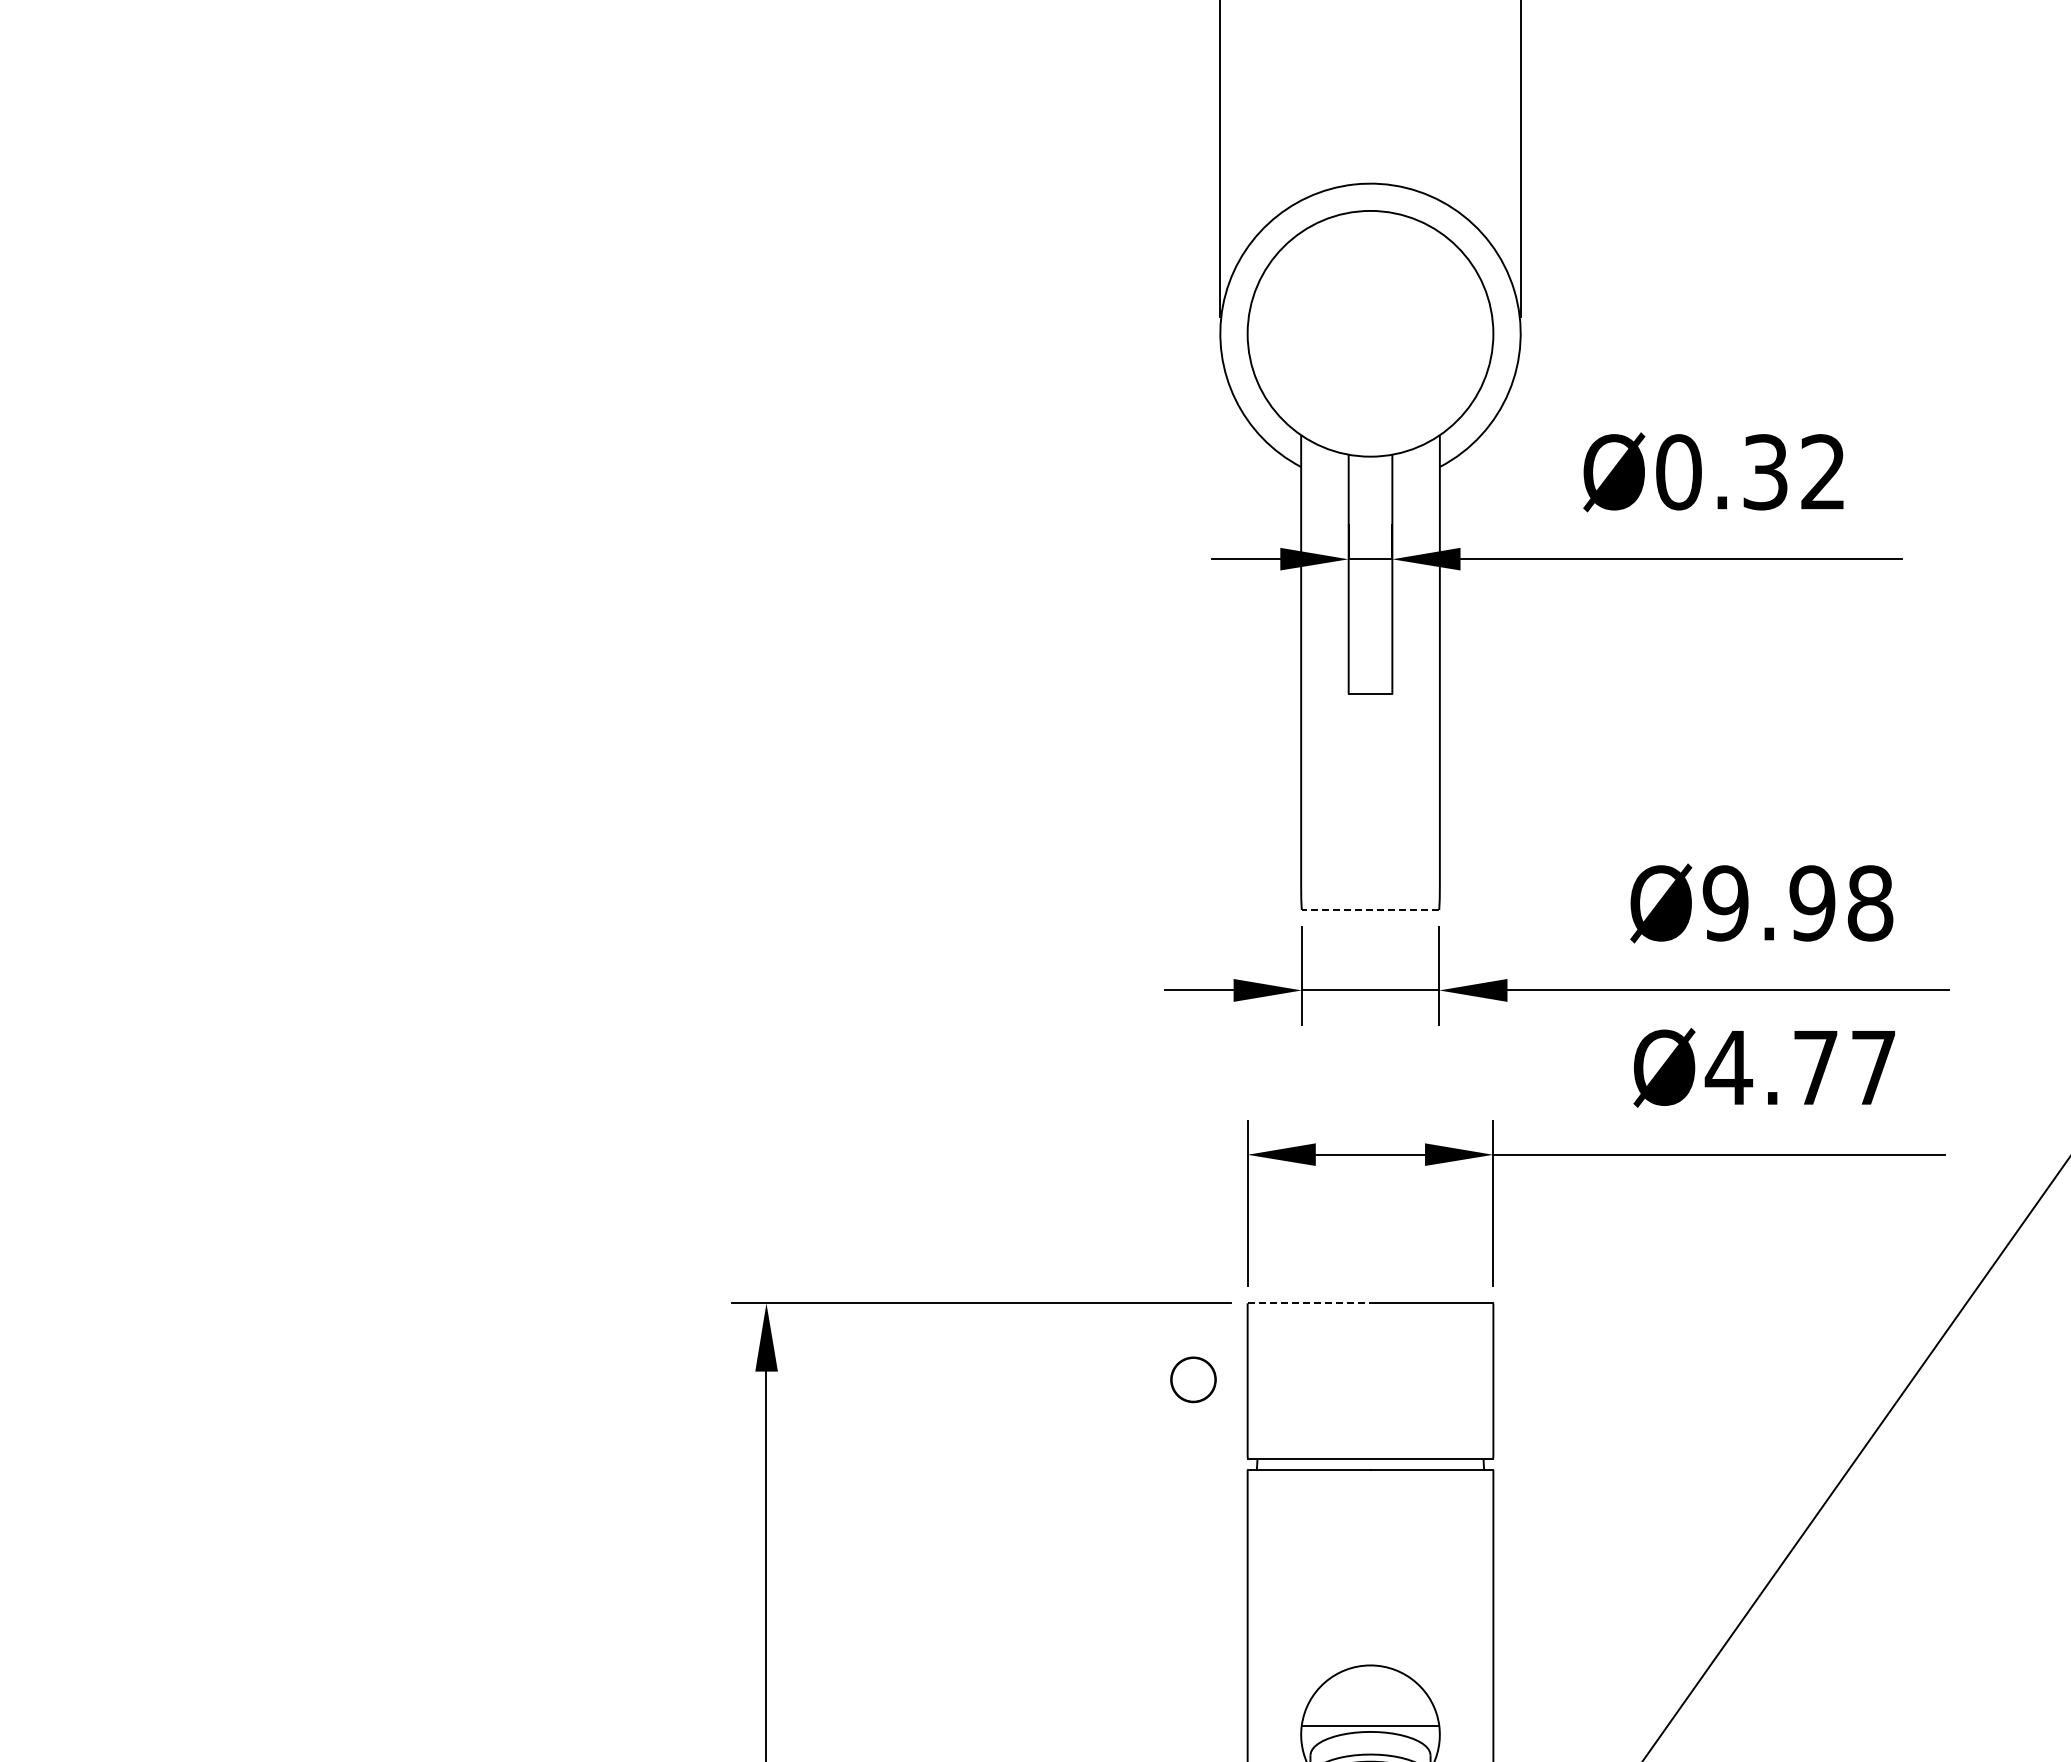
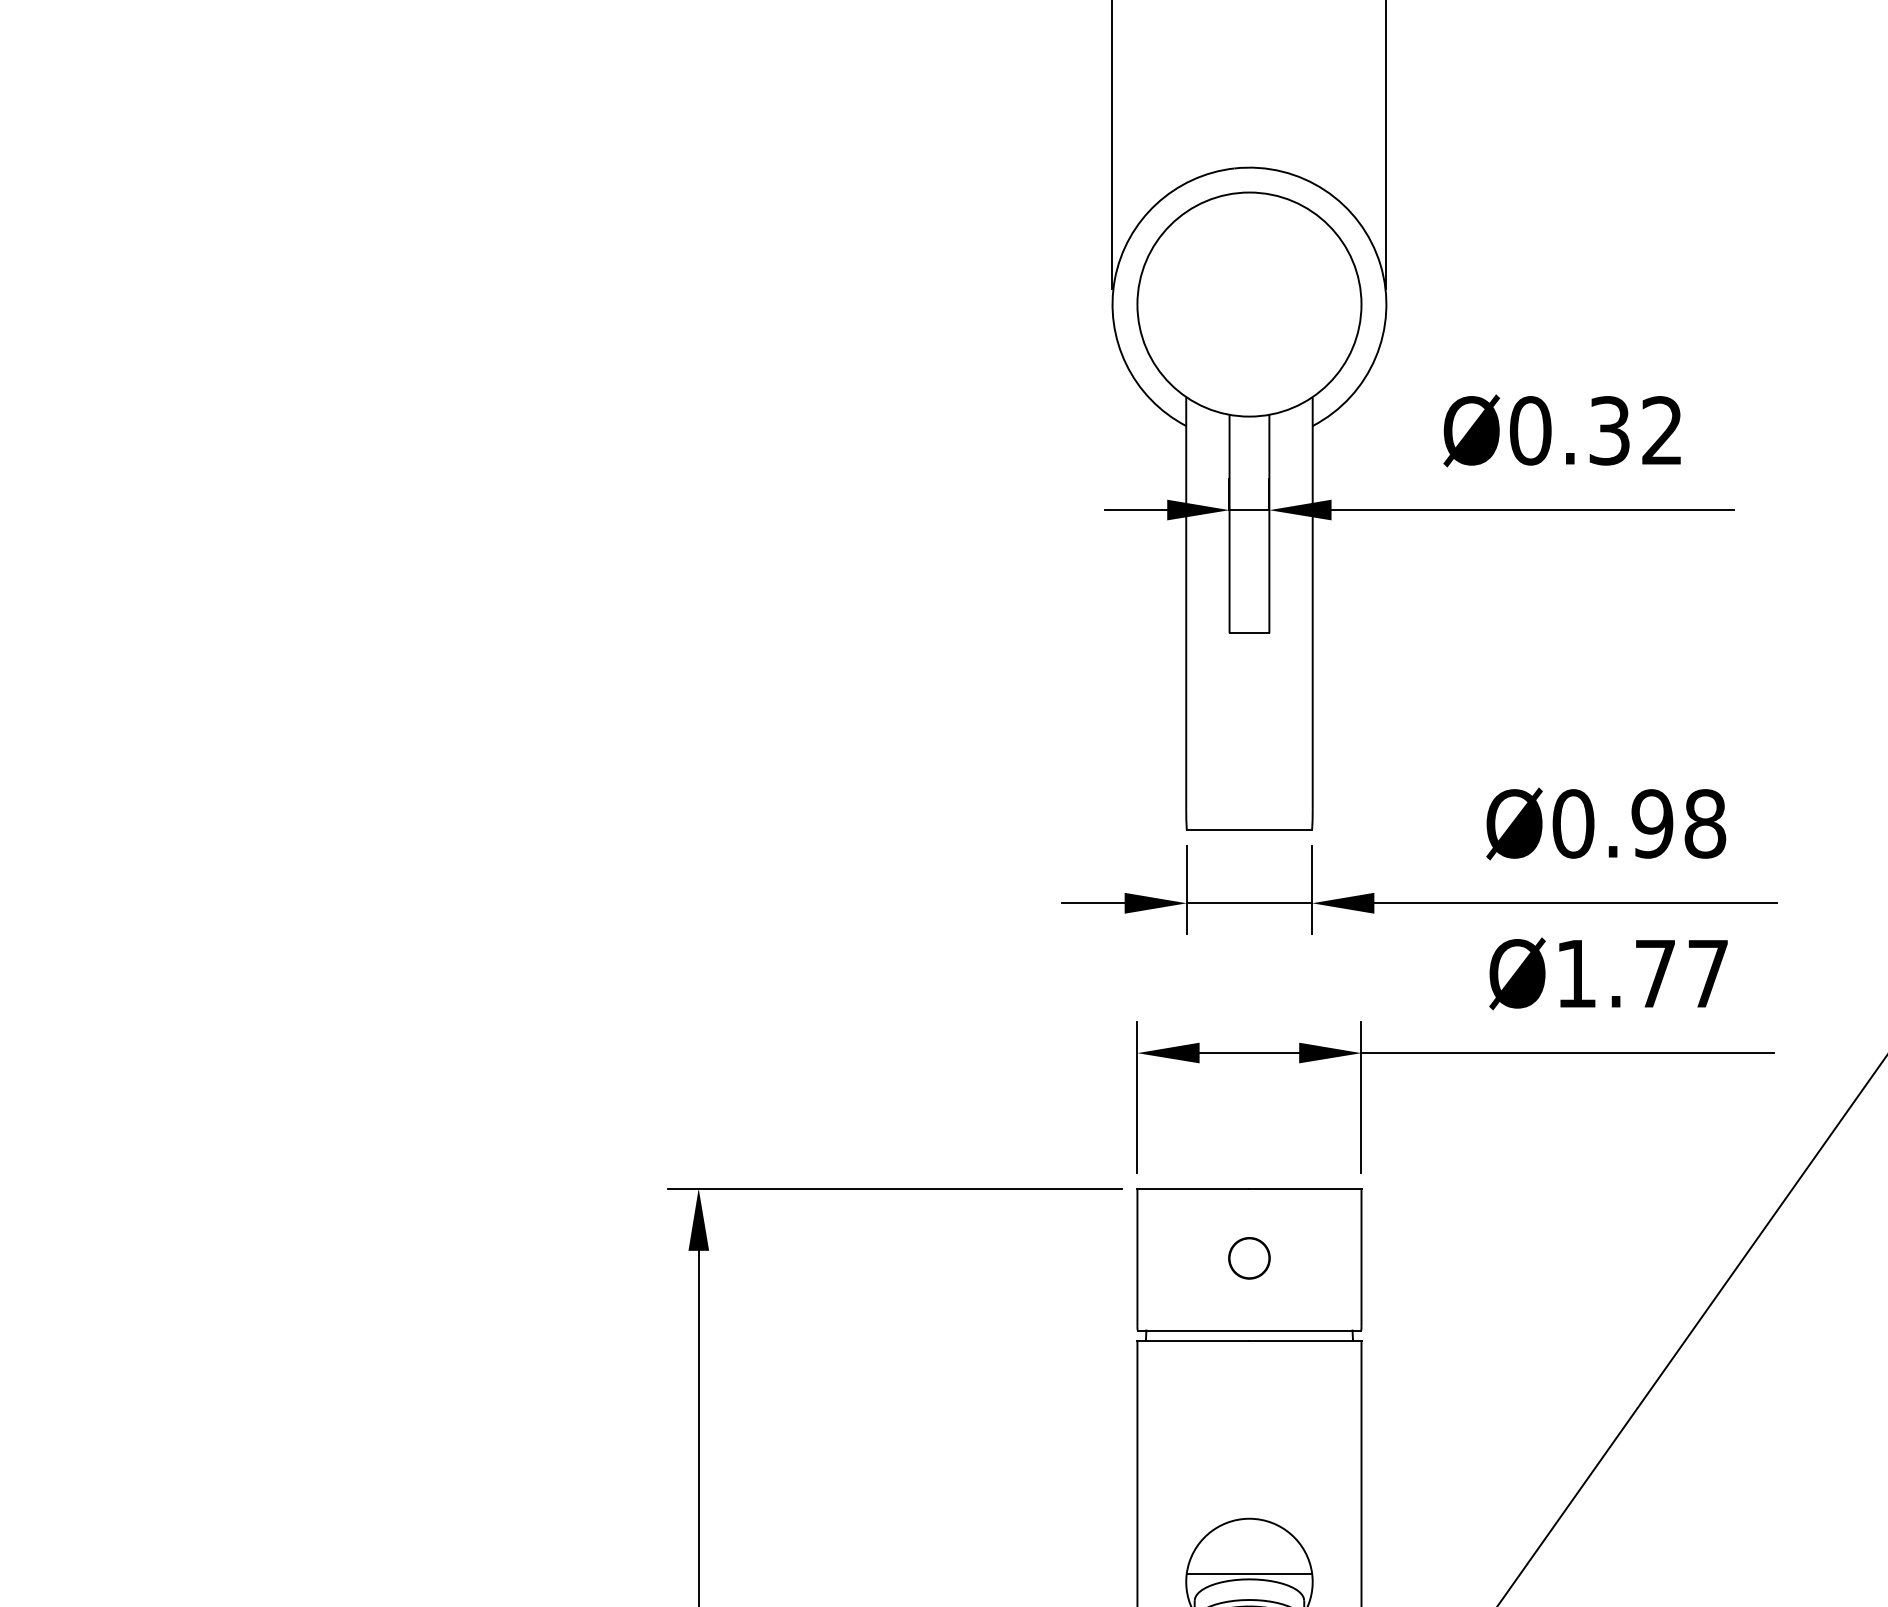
text: (1725, 903) -> (1573, 824), Ø9.98 -> Ø0.98
line: (1370, 909) -> (1249, 829), dashed -> solid
text: (1728, 1067) -> (1575, 973), Ø4.77 -> Ø1.77
line: (1309, 1303) -> (1193, 1188), dashed -> solid
part: (1193, 1379) -> (1249, 1258), moved

